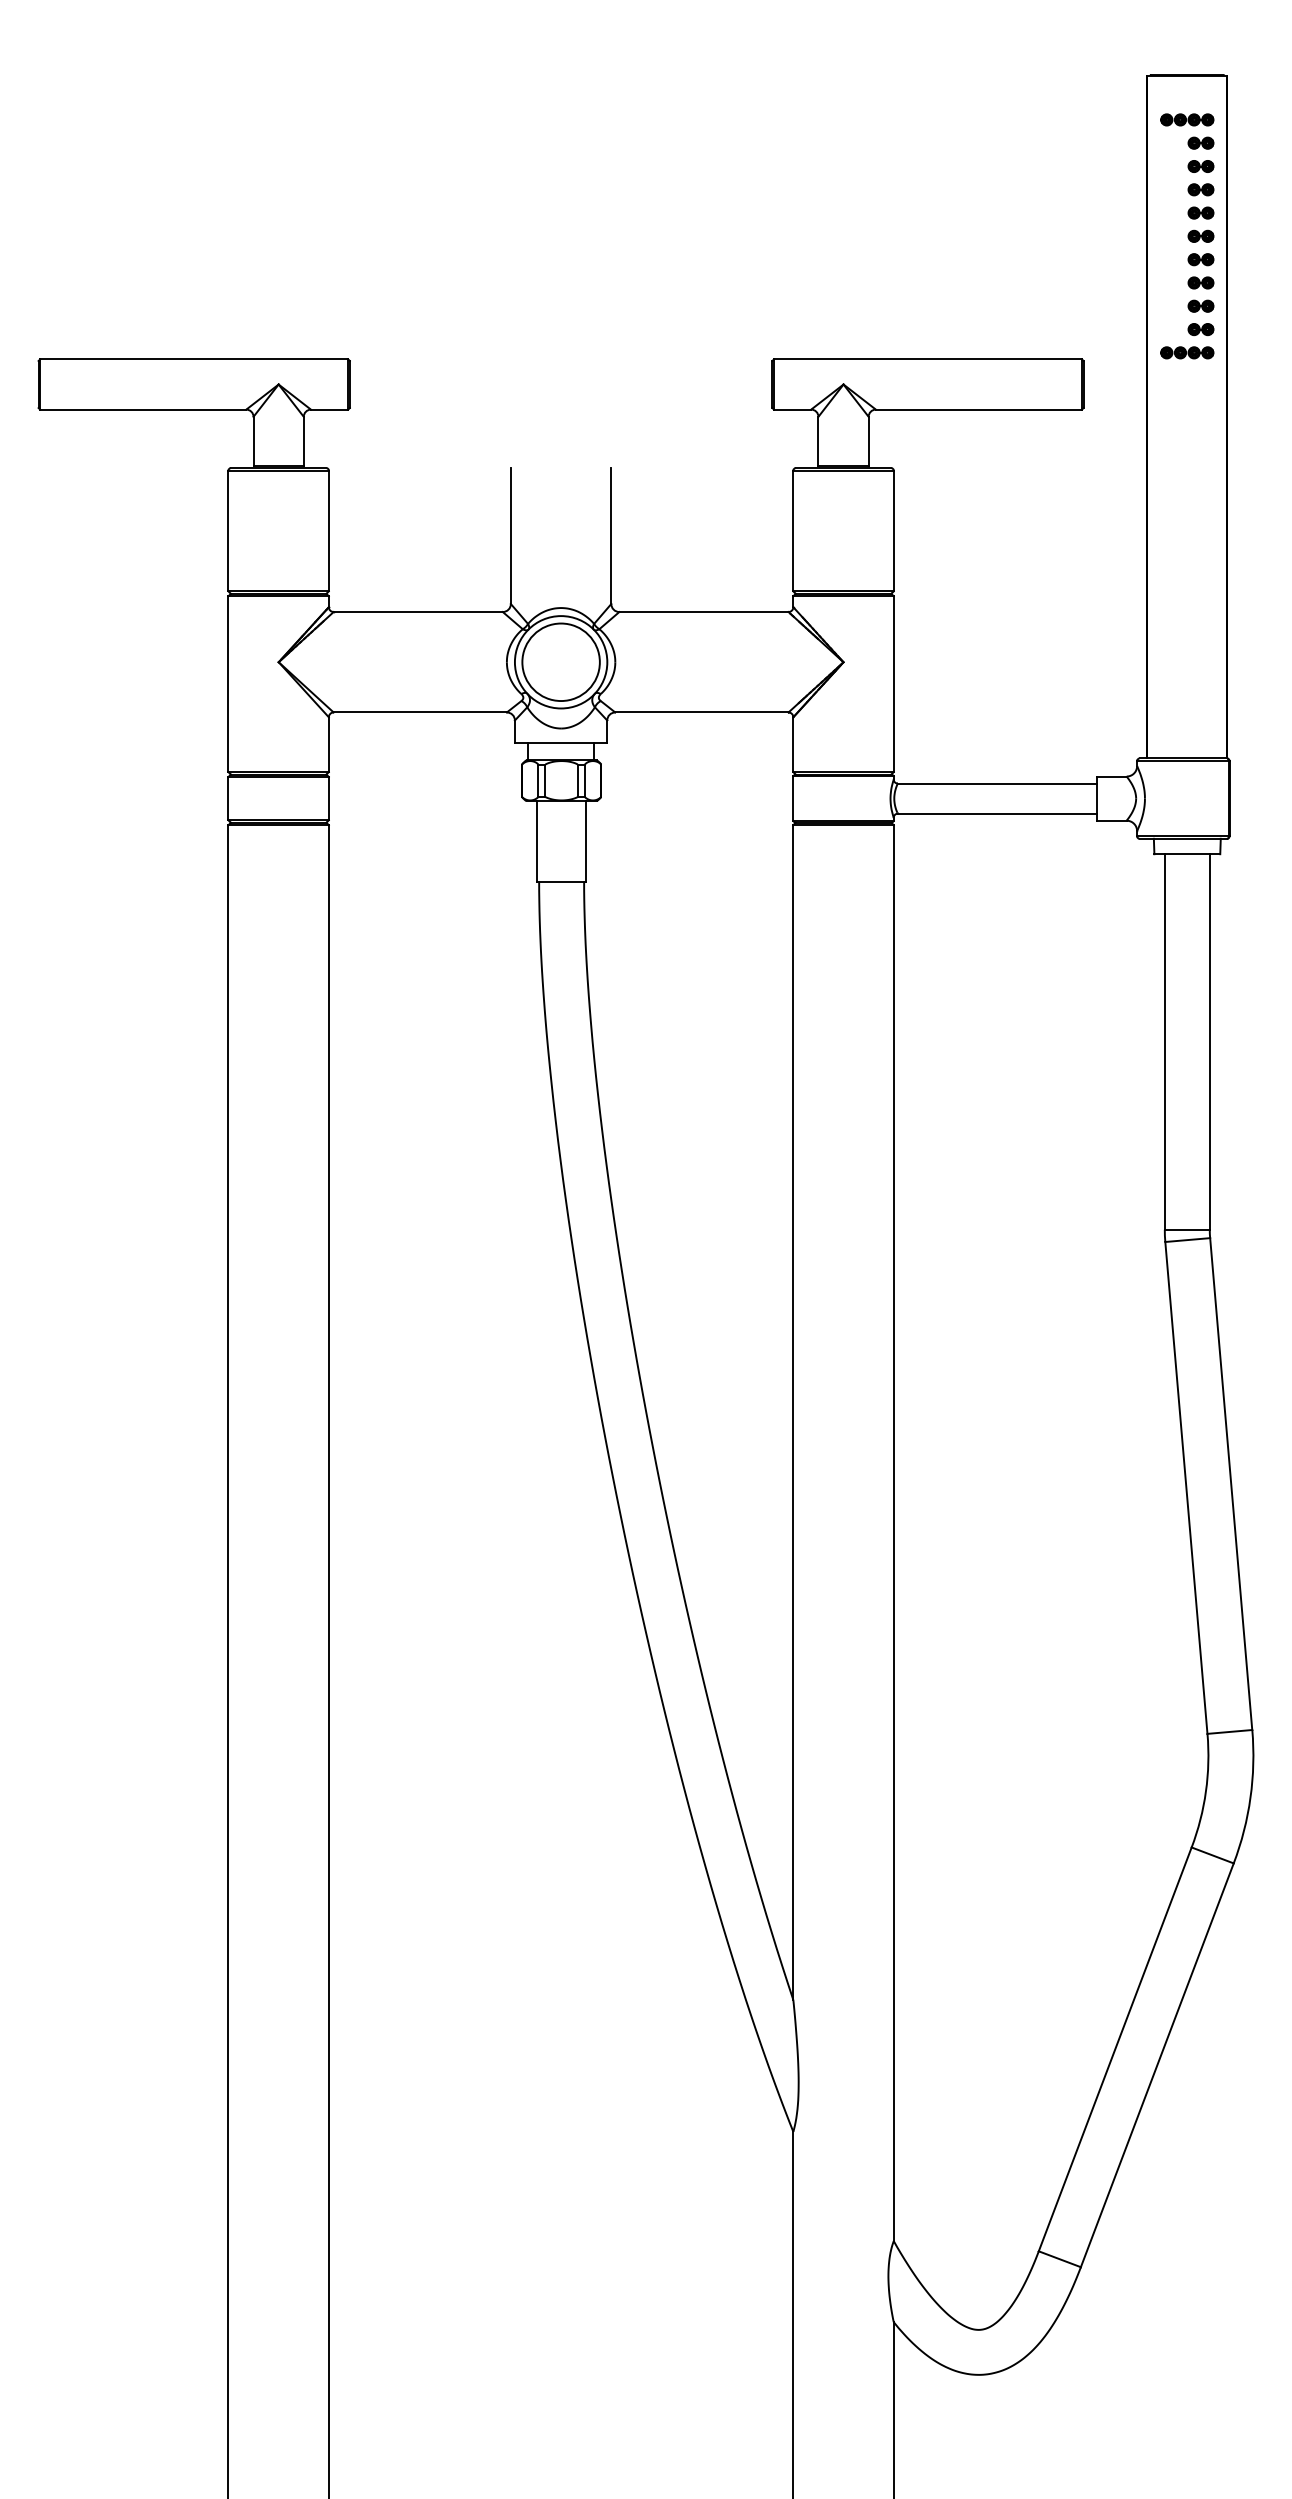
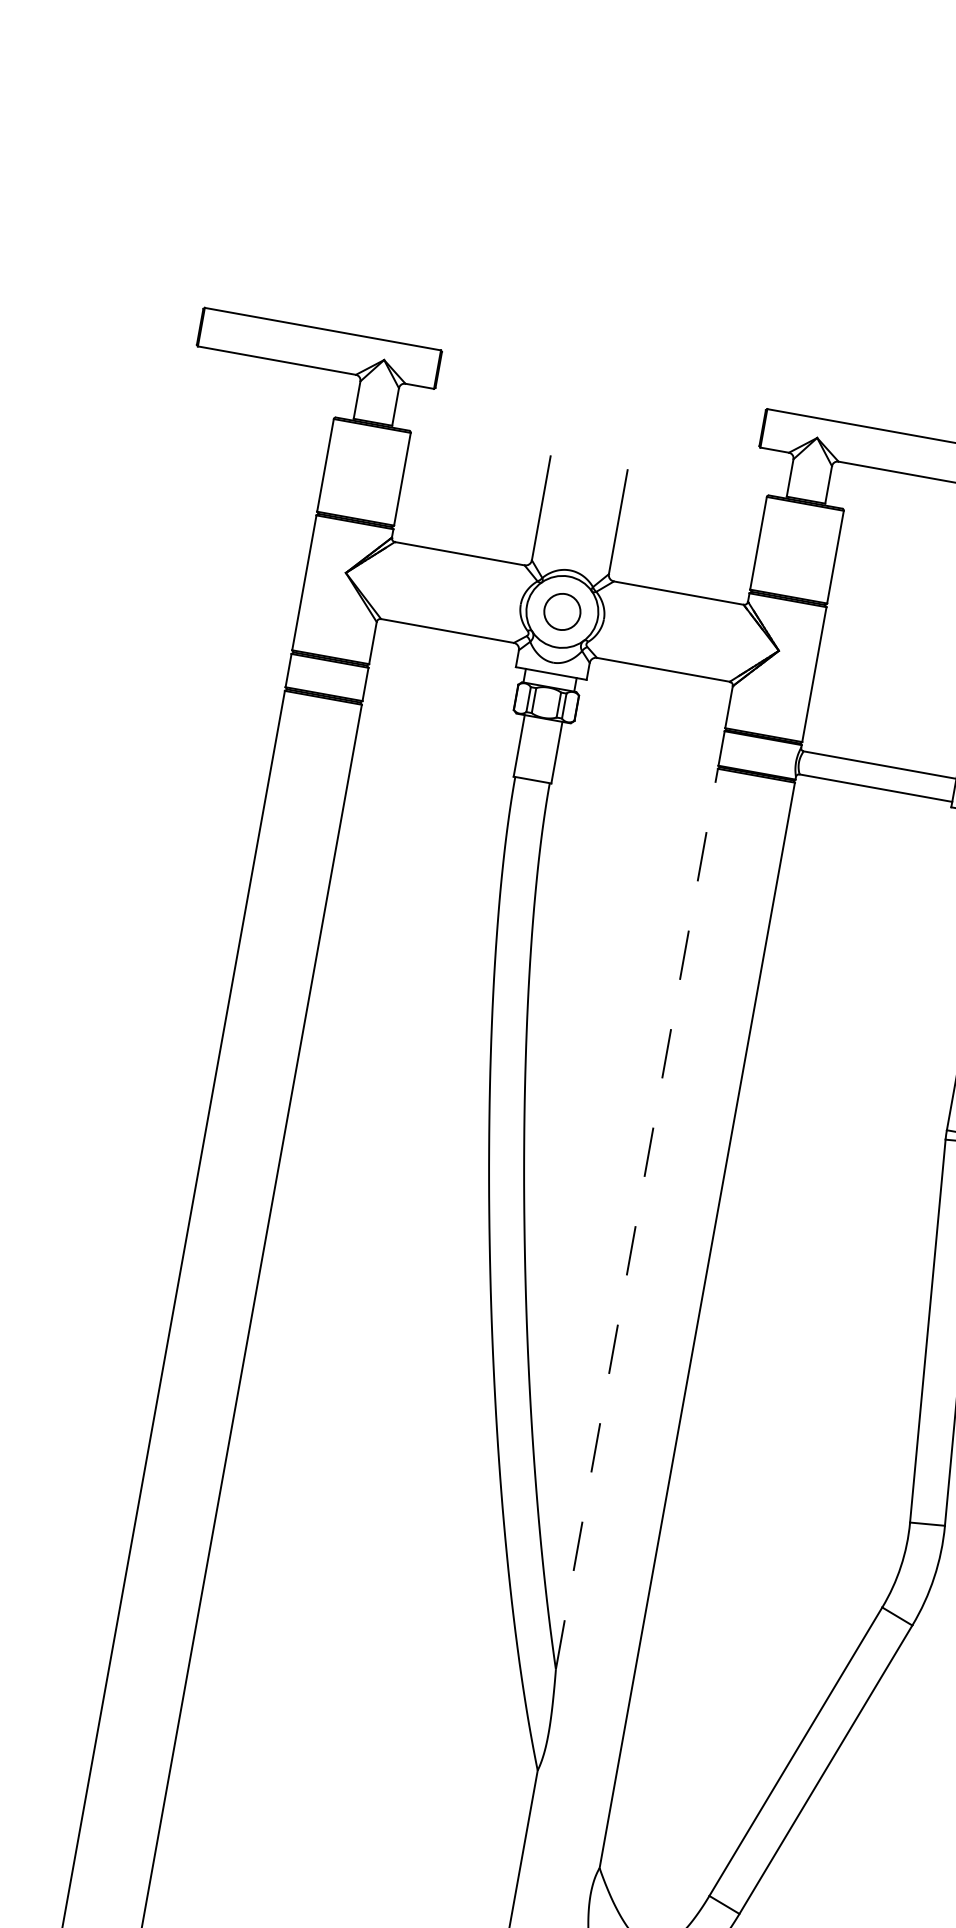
circle: (560, 662) -> (561, 612), size x0.6
line: (793, 1412) -> (637, 1219), solid -> dashed

